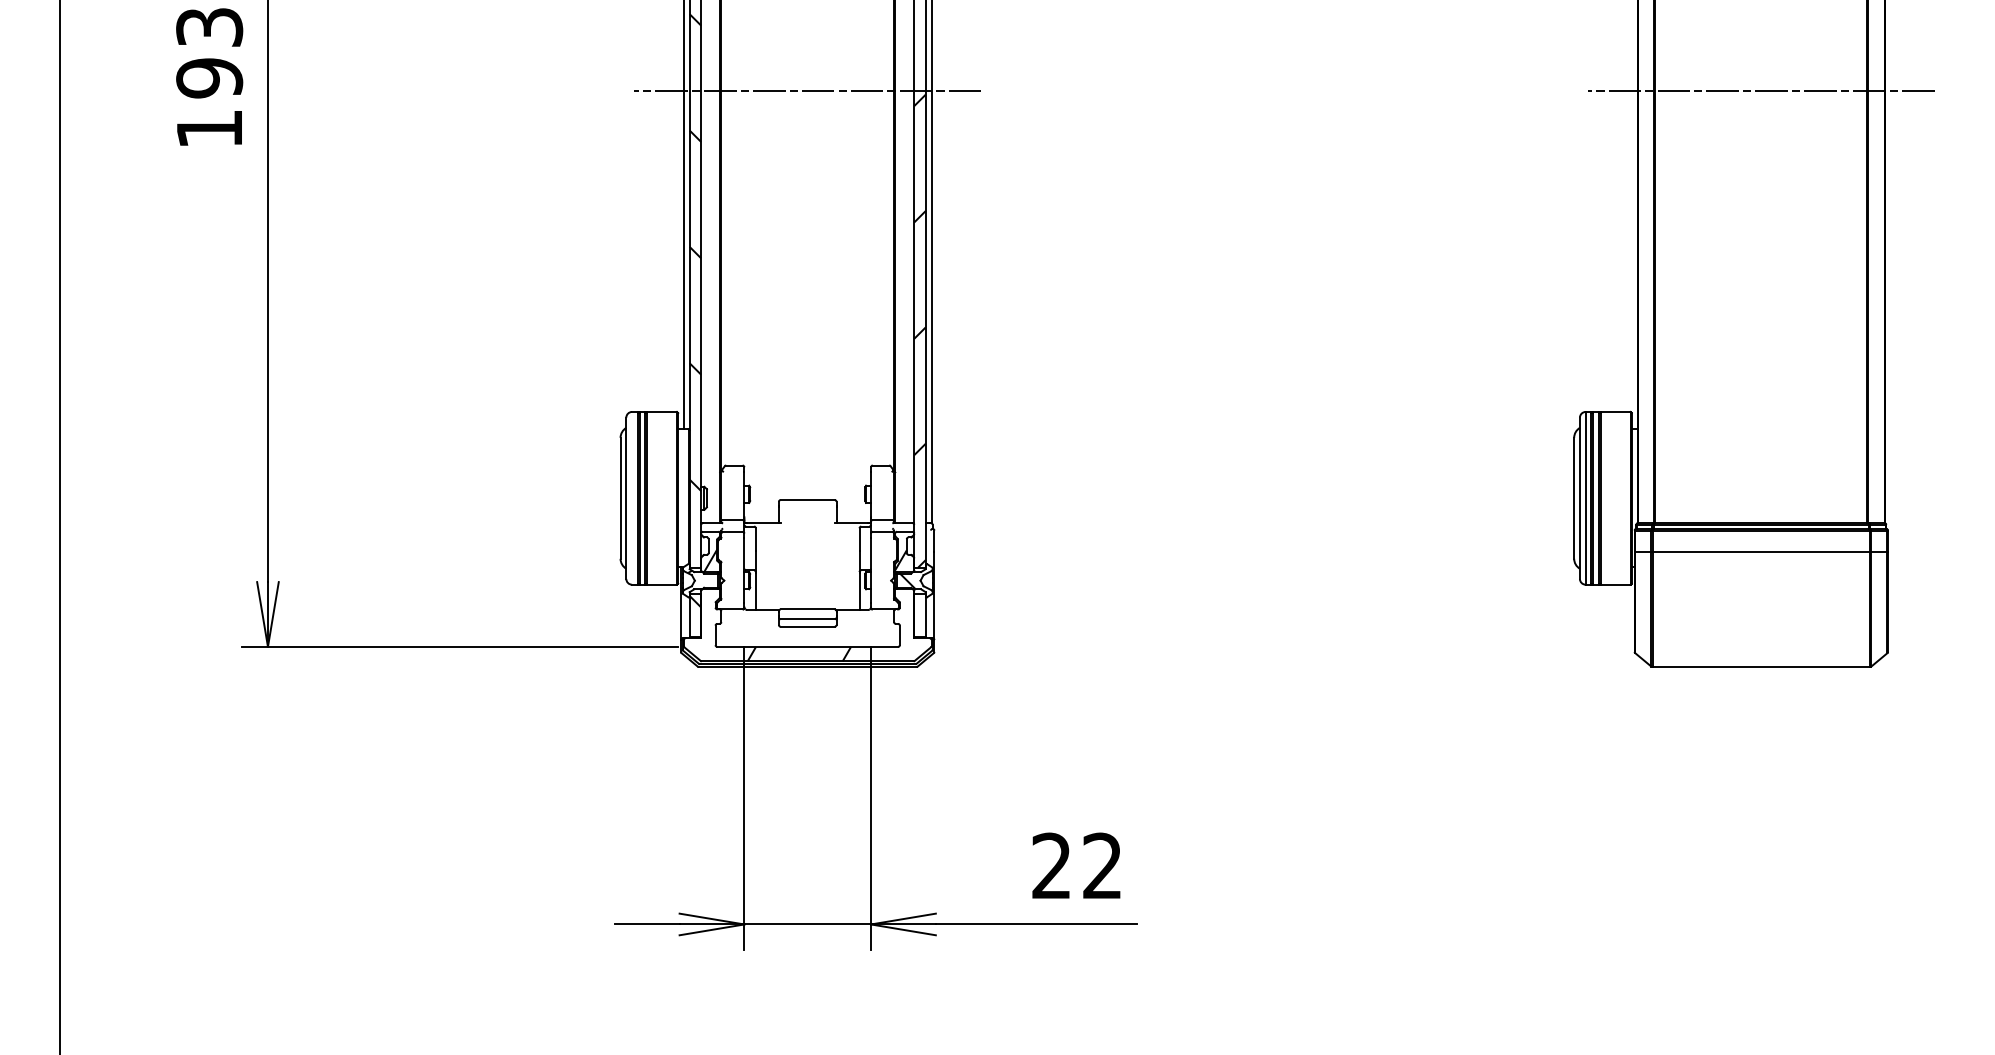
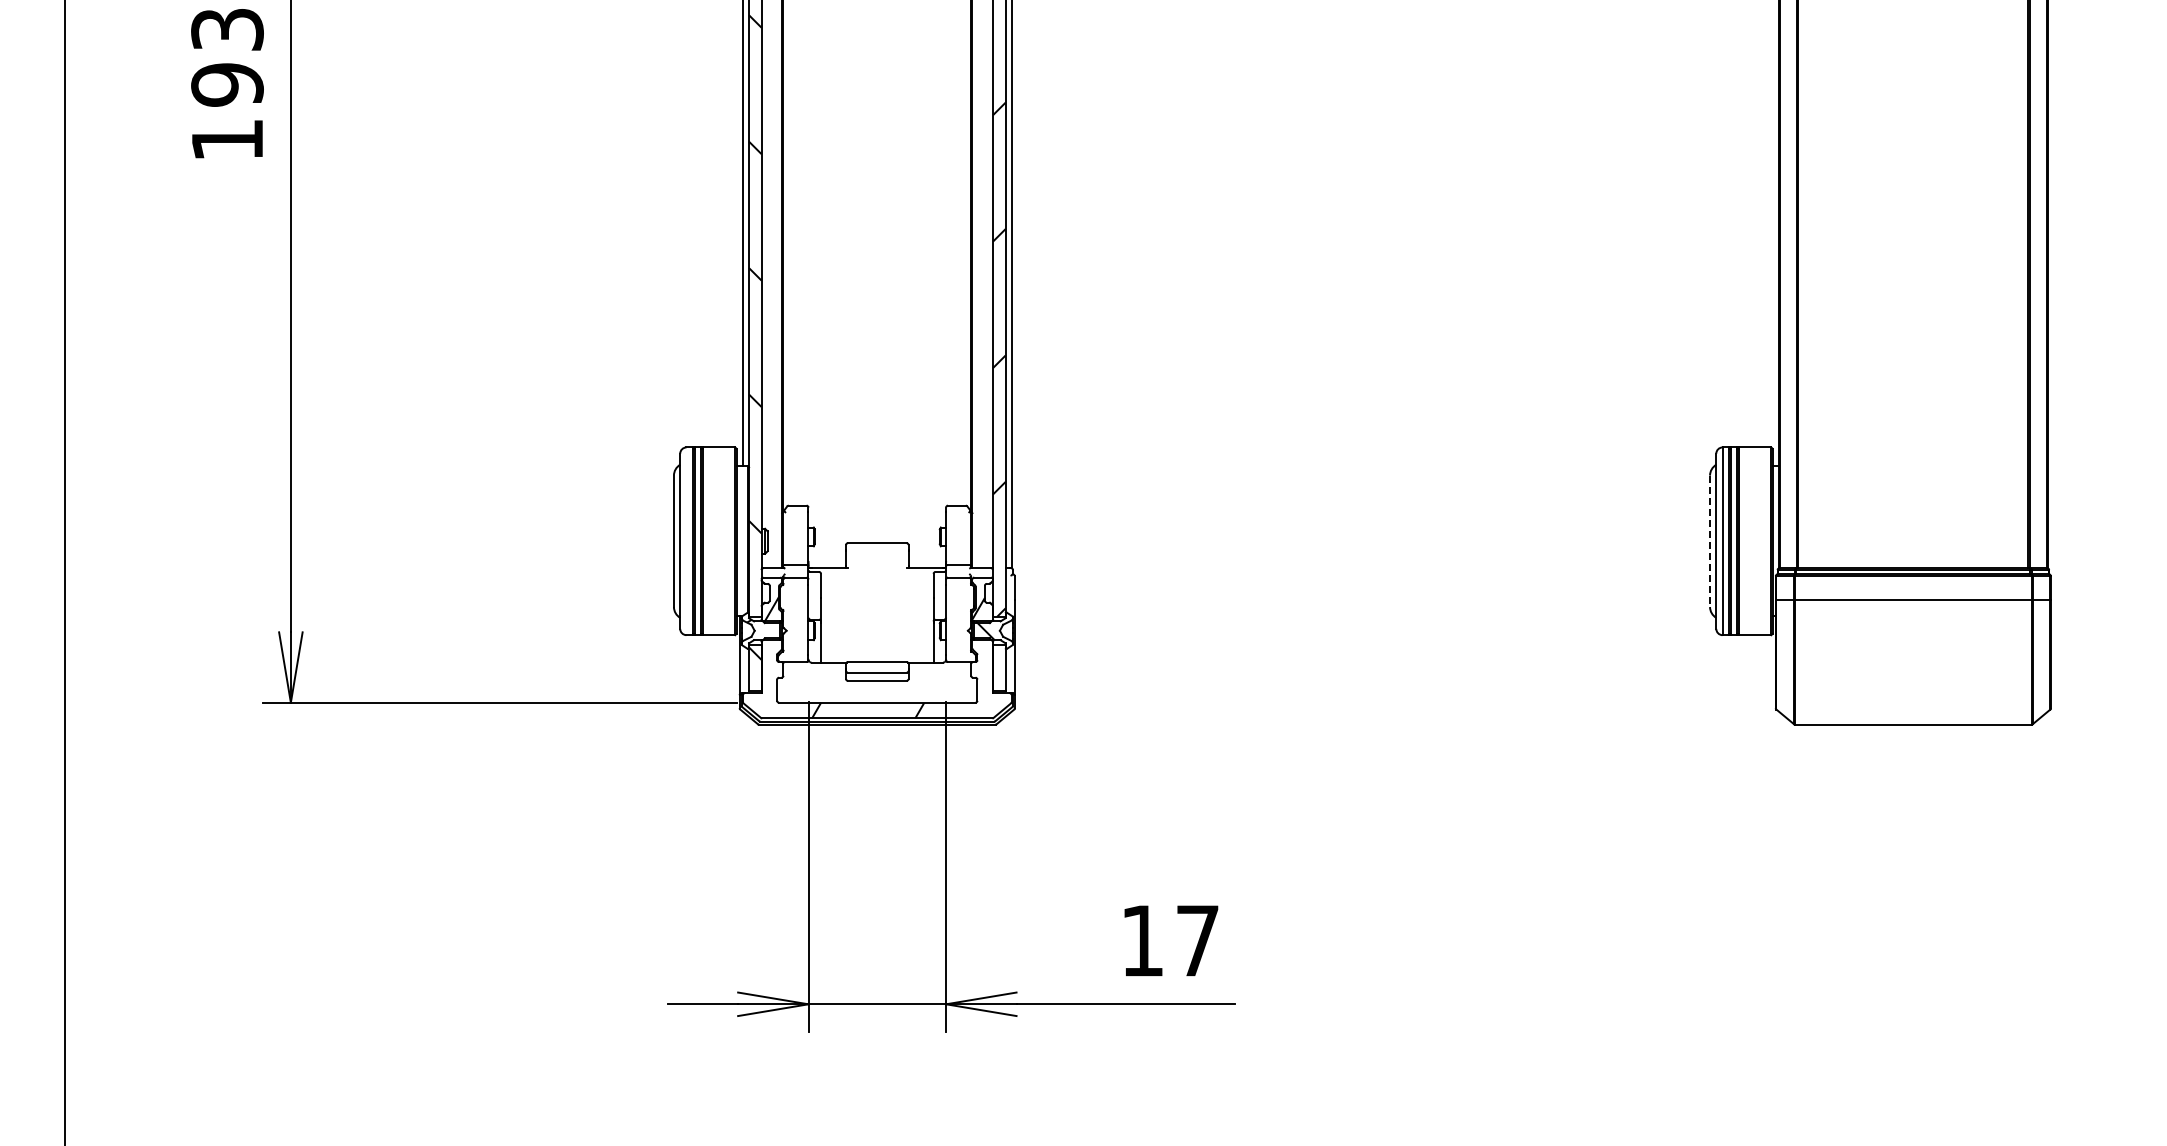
line: (806, 90) -> (876, 98), removed
line: (1760, 90) -> (1912, 98), removed
line: (1574, 498) -> (1710, 541), solid -> dashed
text: (1076, 865) -> (1169, 940), 22 -> 17

